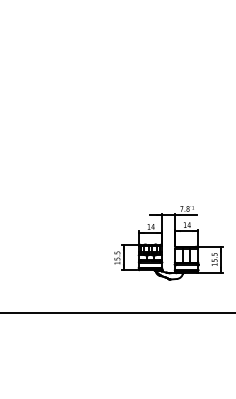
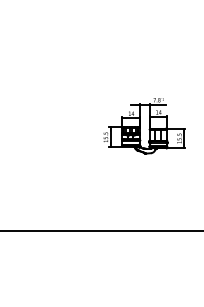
part: (168, 243) -> (144, 126), moved

